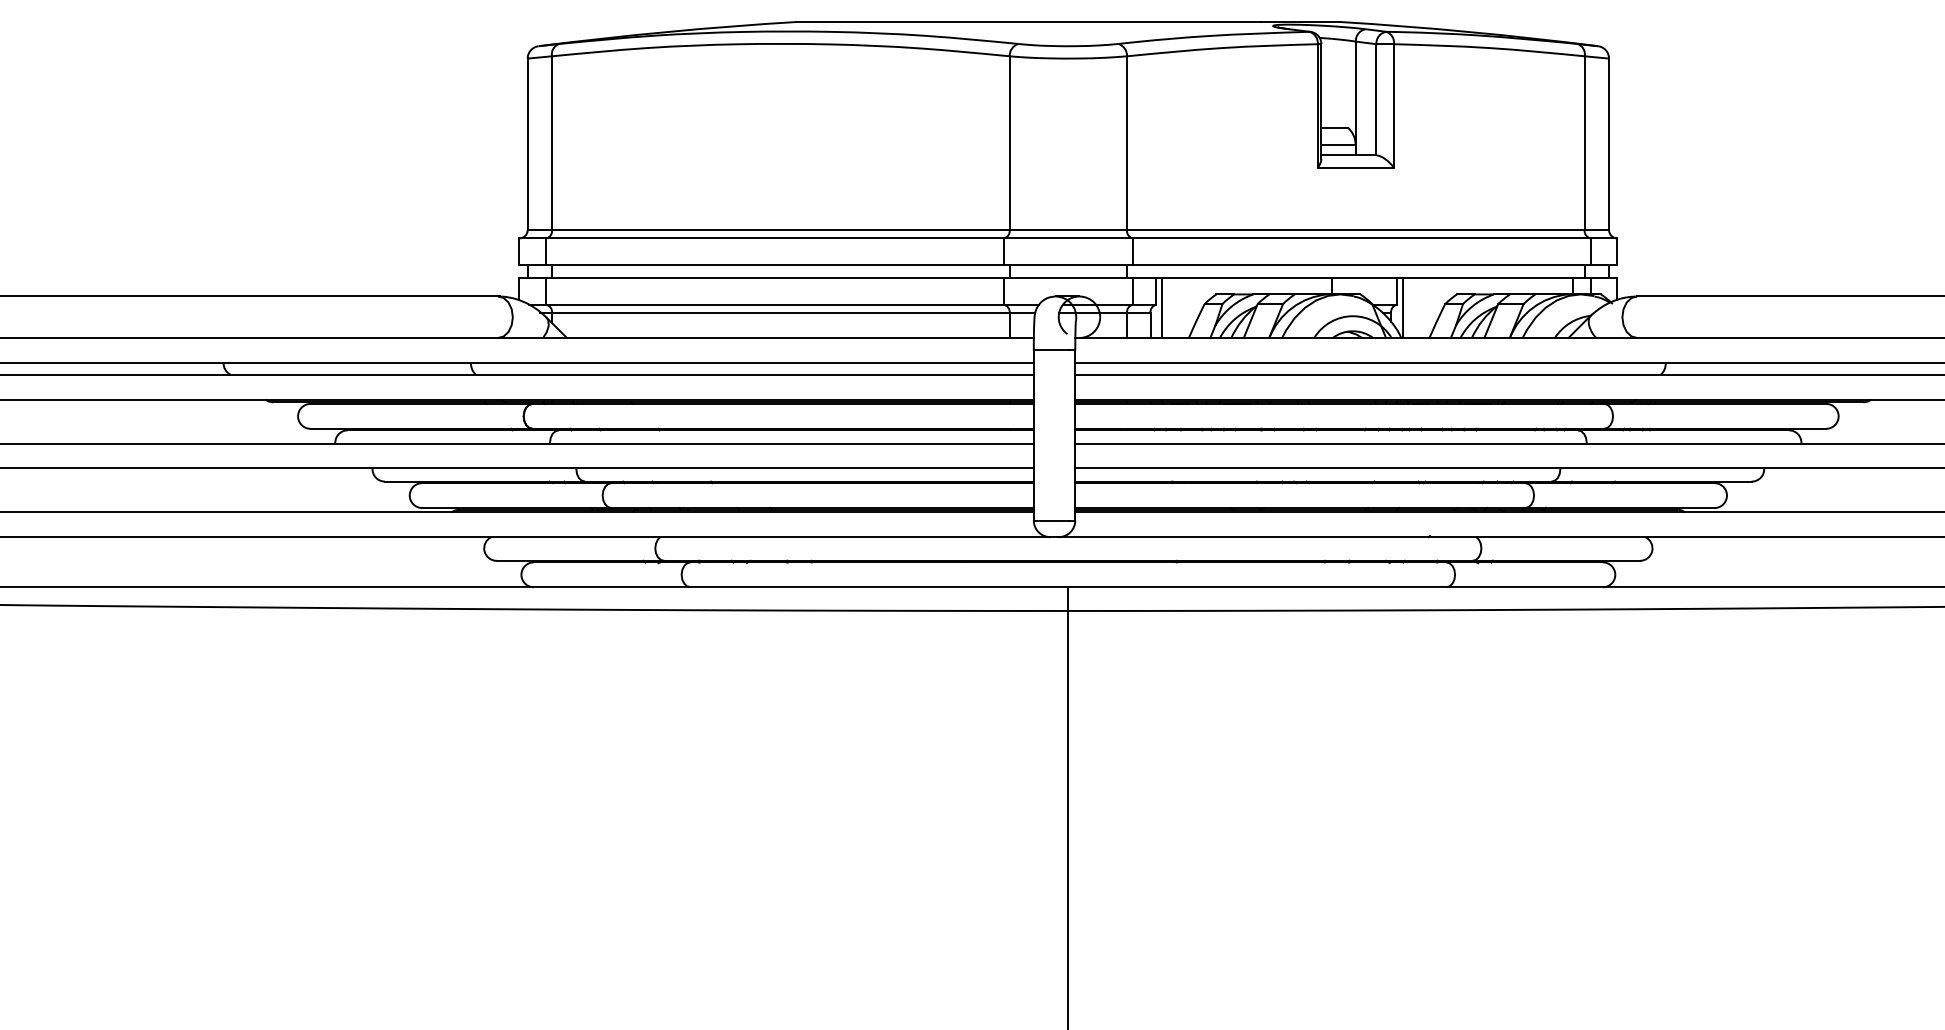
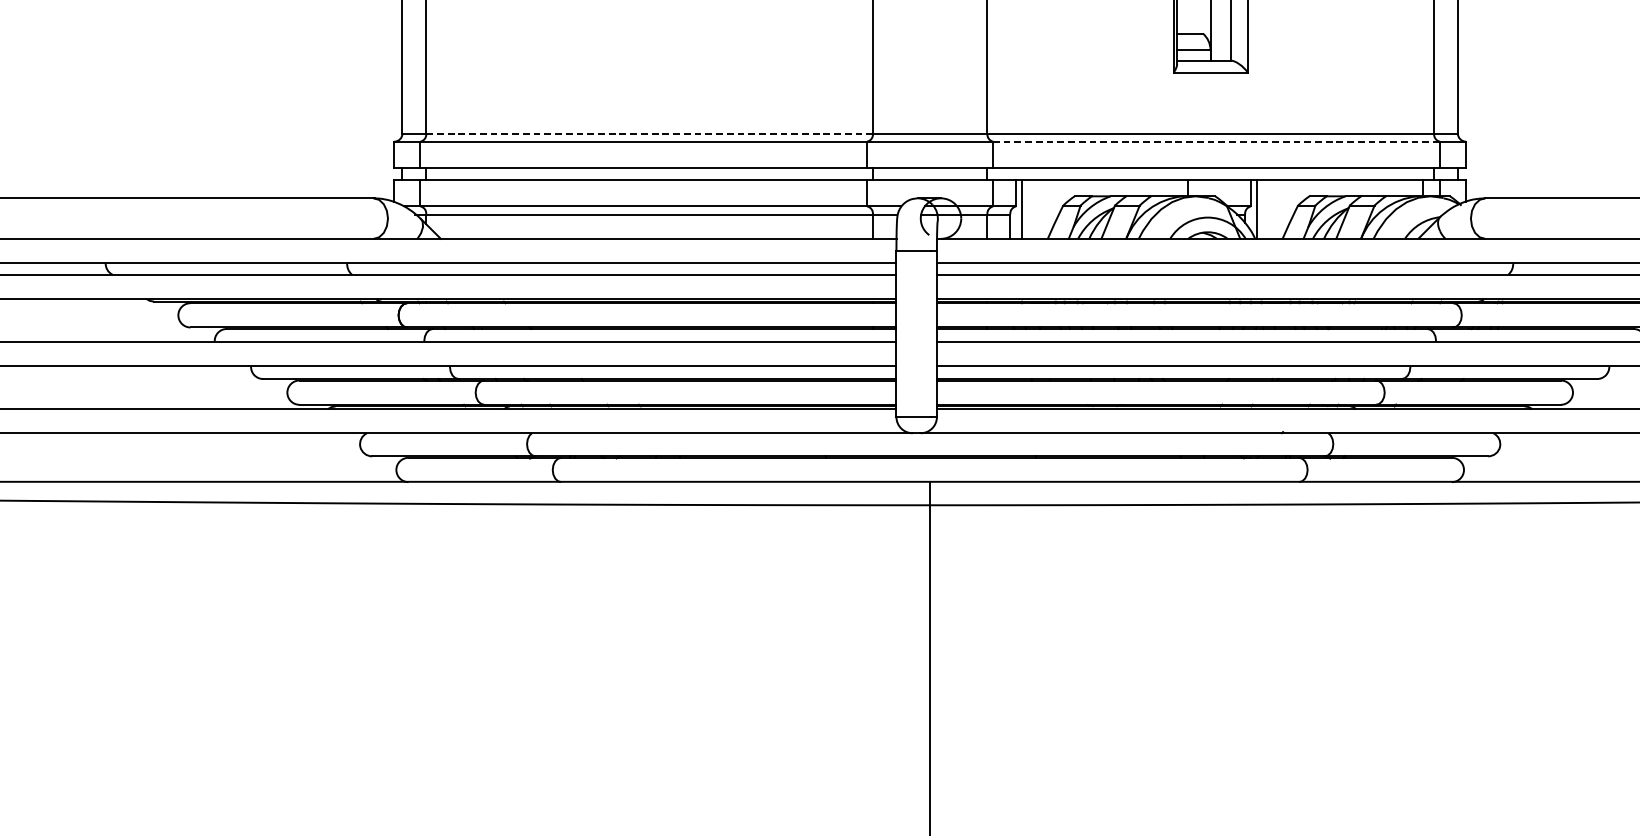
line: (780, 230) -> (649, 133), solid -> dashed
line: (1361, 238) -> (1216, 141), solid -> dashed

